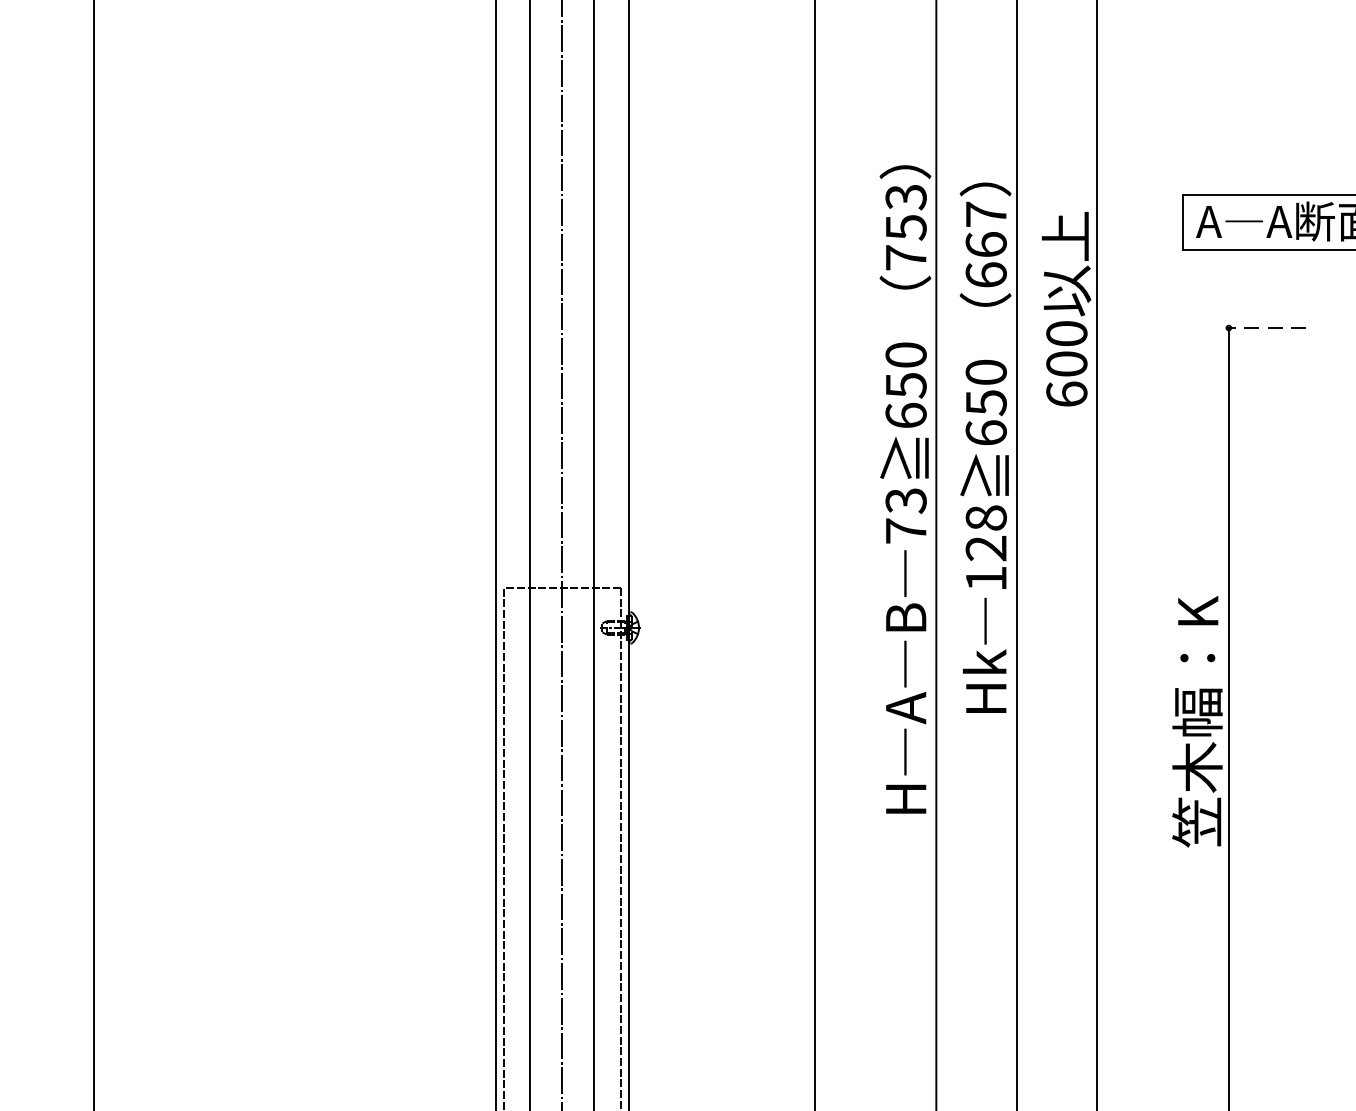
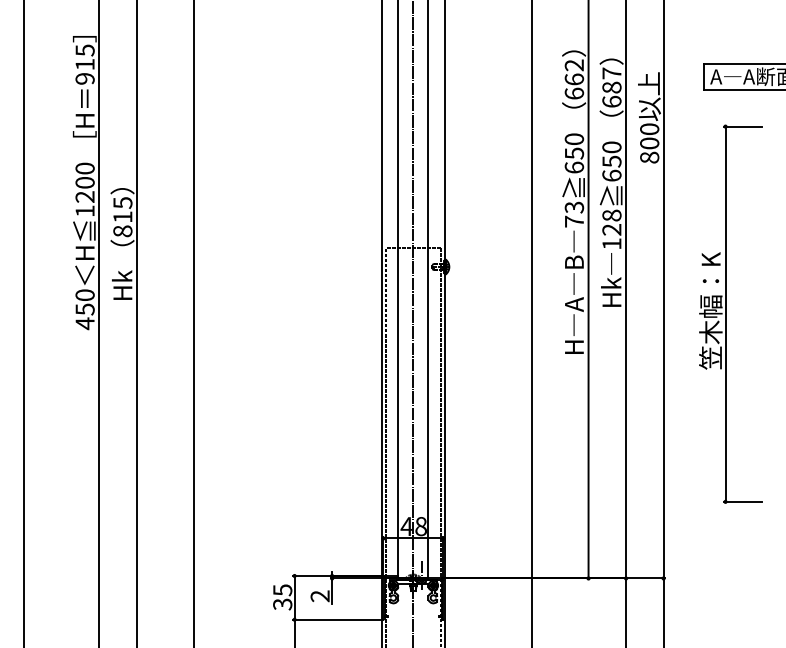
text: (906, 227) -> (574, 79), 753 -> 662
text: (985, 244) -> (611, 87), 667 -> 687
line: (1267, 327) -> (743, 126), dashed -> solid
text: (1066, 393) -> (649, 157), 600 -> 800

